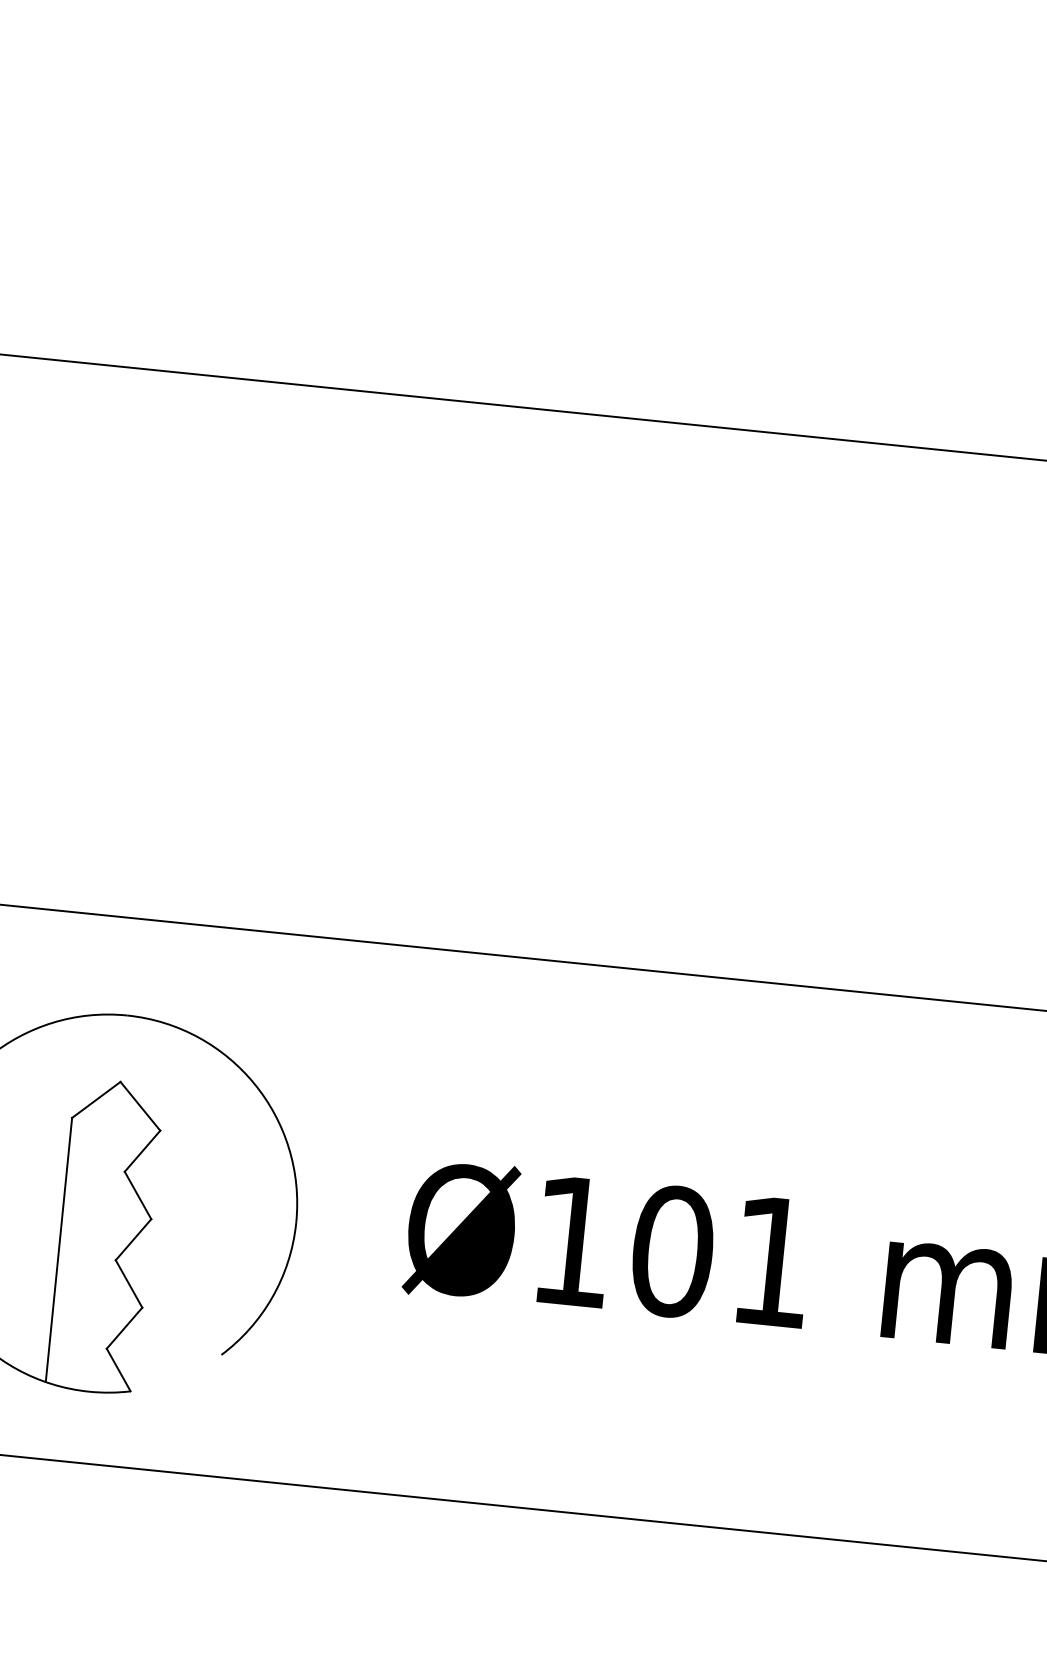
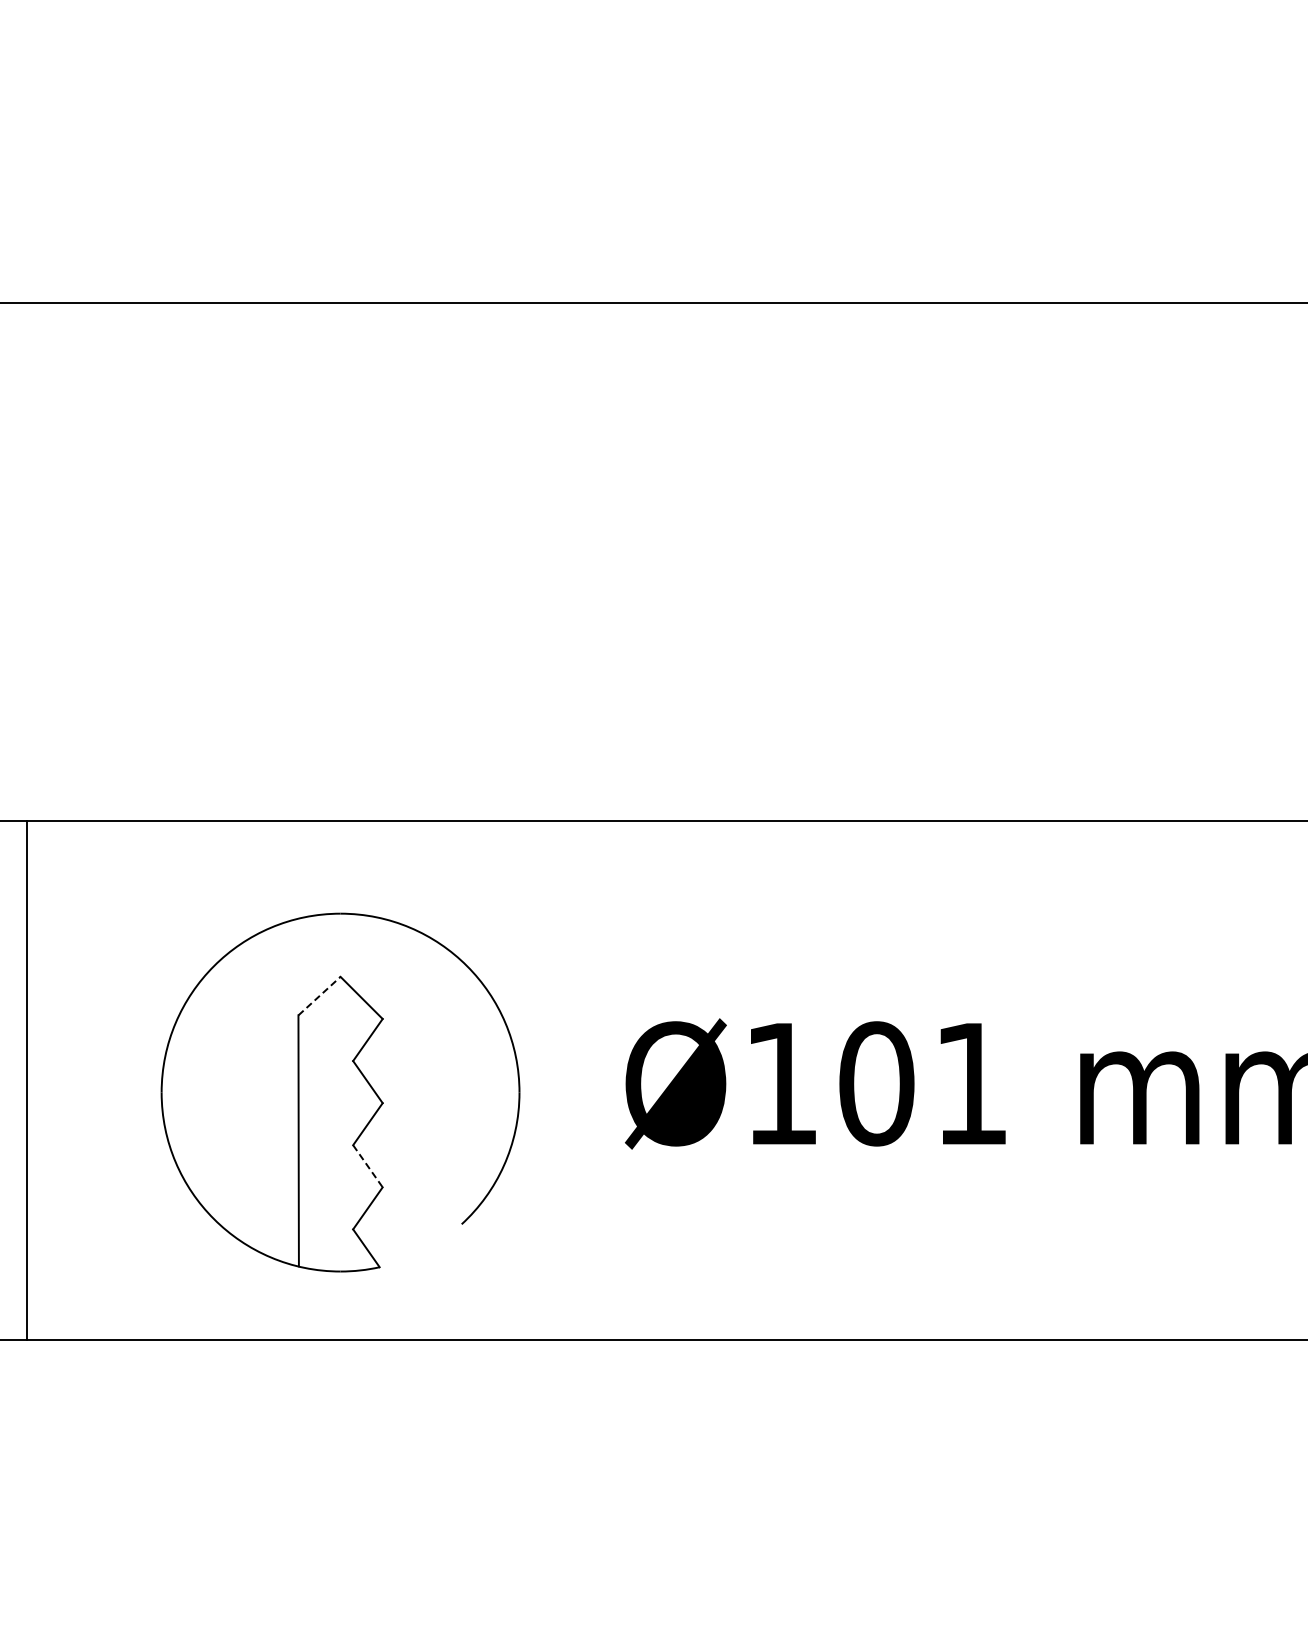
line: (96, 1100) -> (319, 996), solid -> dashed
line: (128, 1284) -> (367, 1166), solid -> dashed

